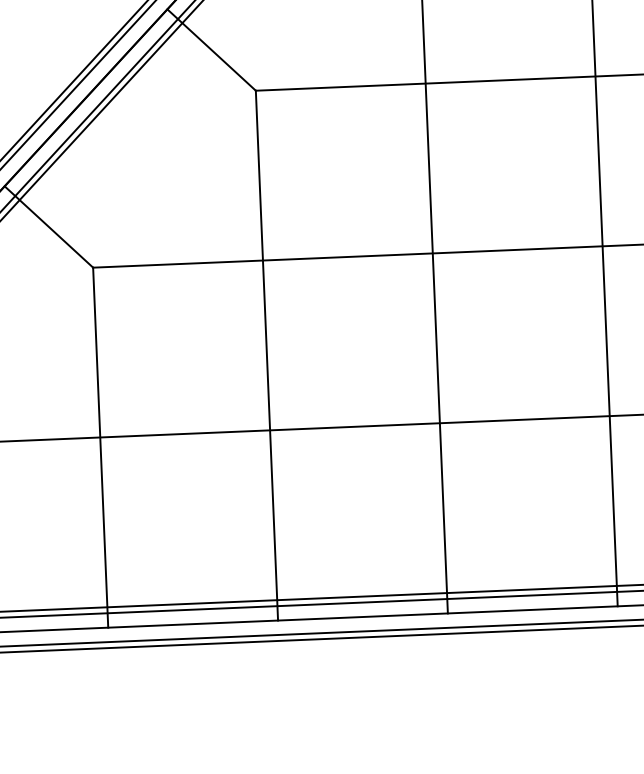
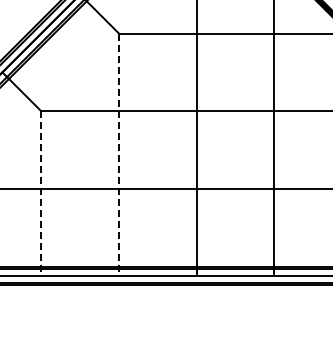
line: (265, 357) -> (118, 155), solid -> dashed
line: (101, 449) -> (41, 194), solid -> dashed

